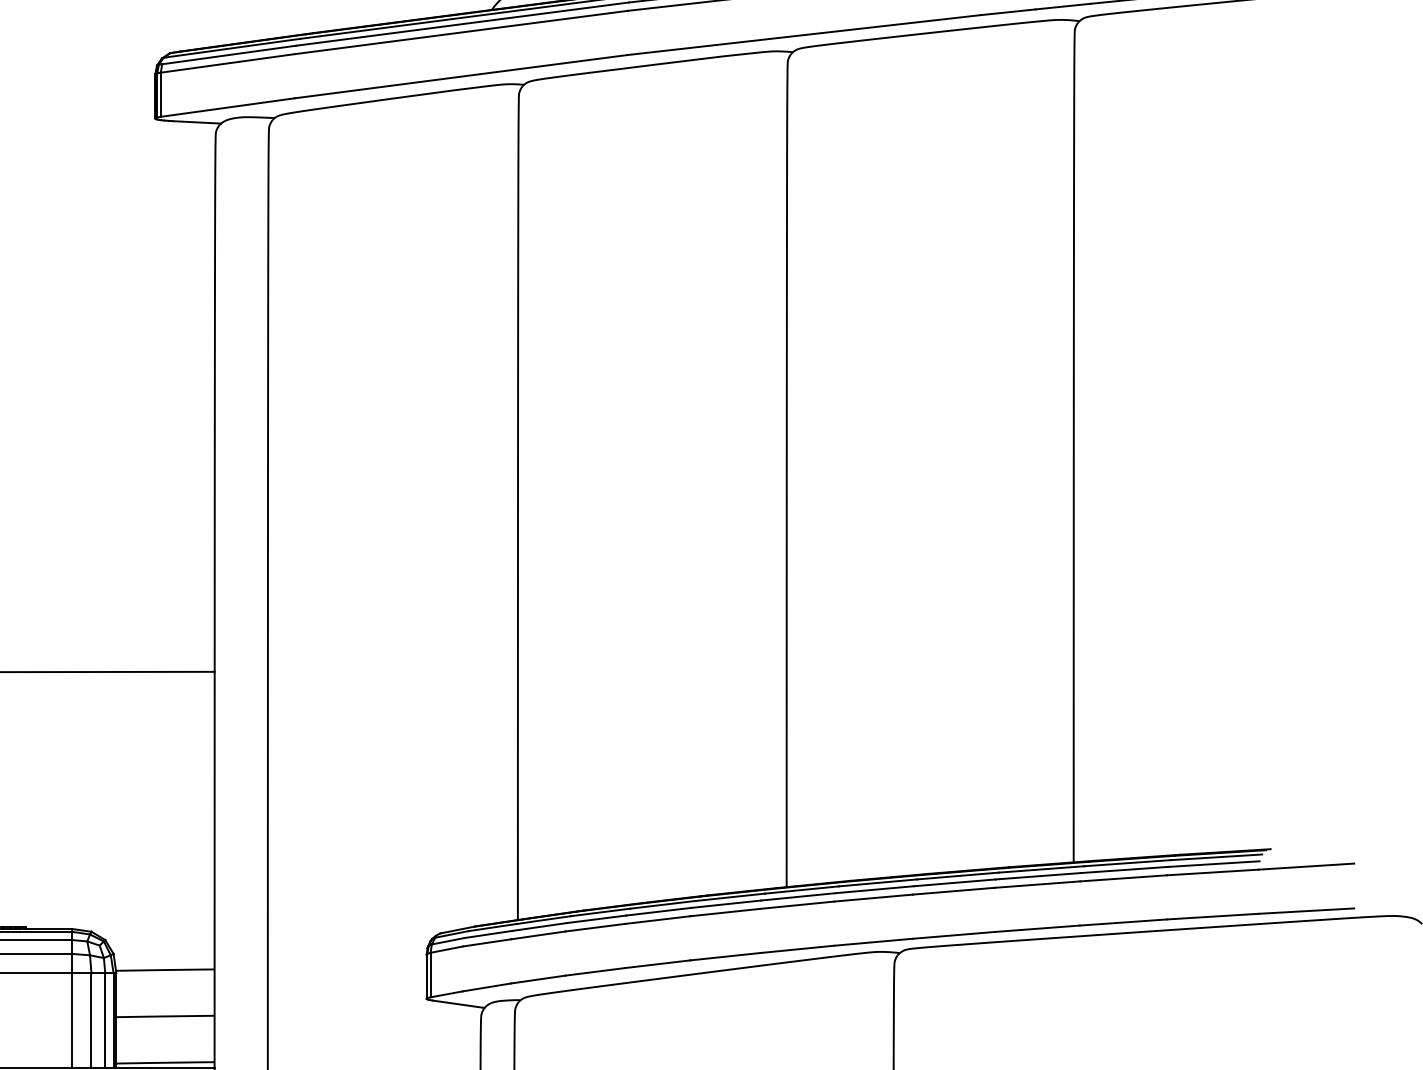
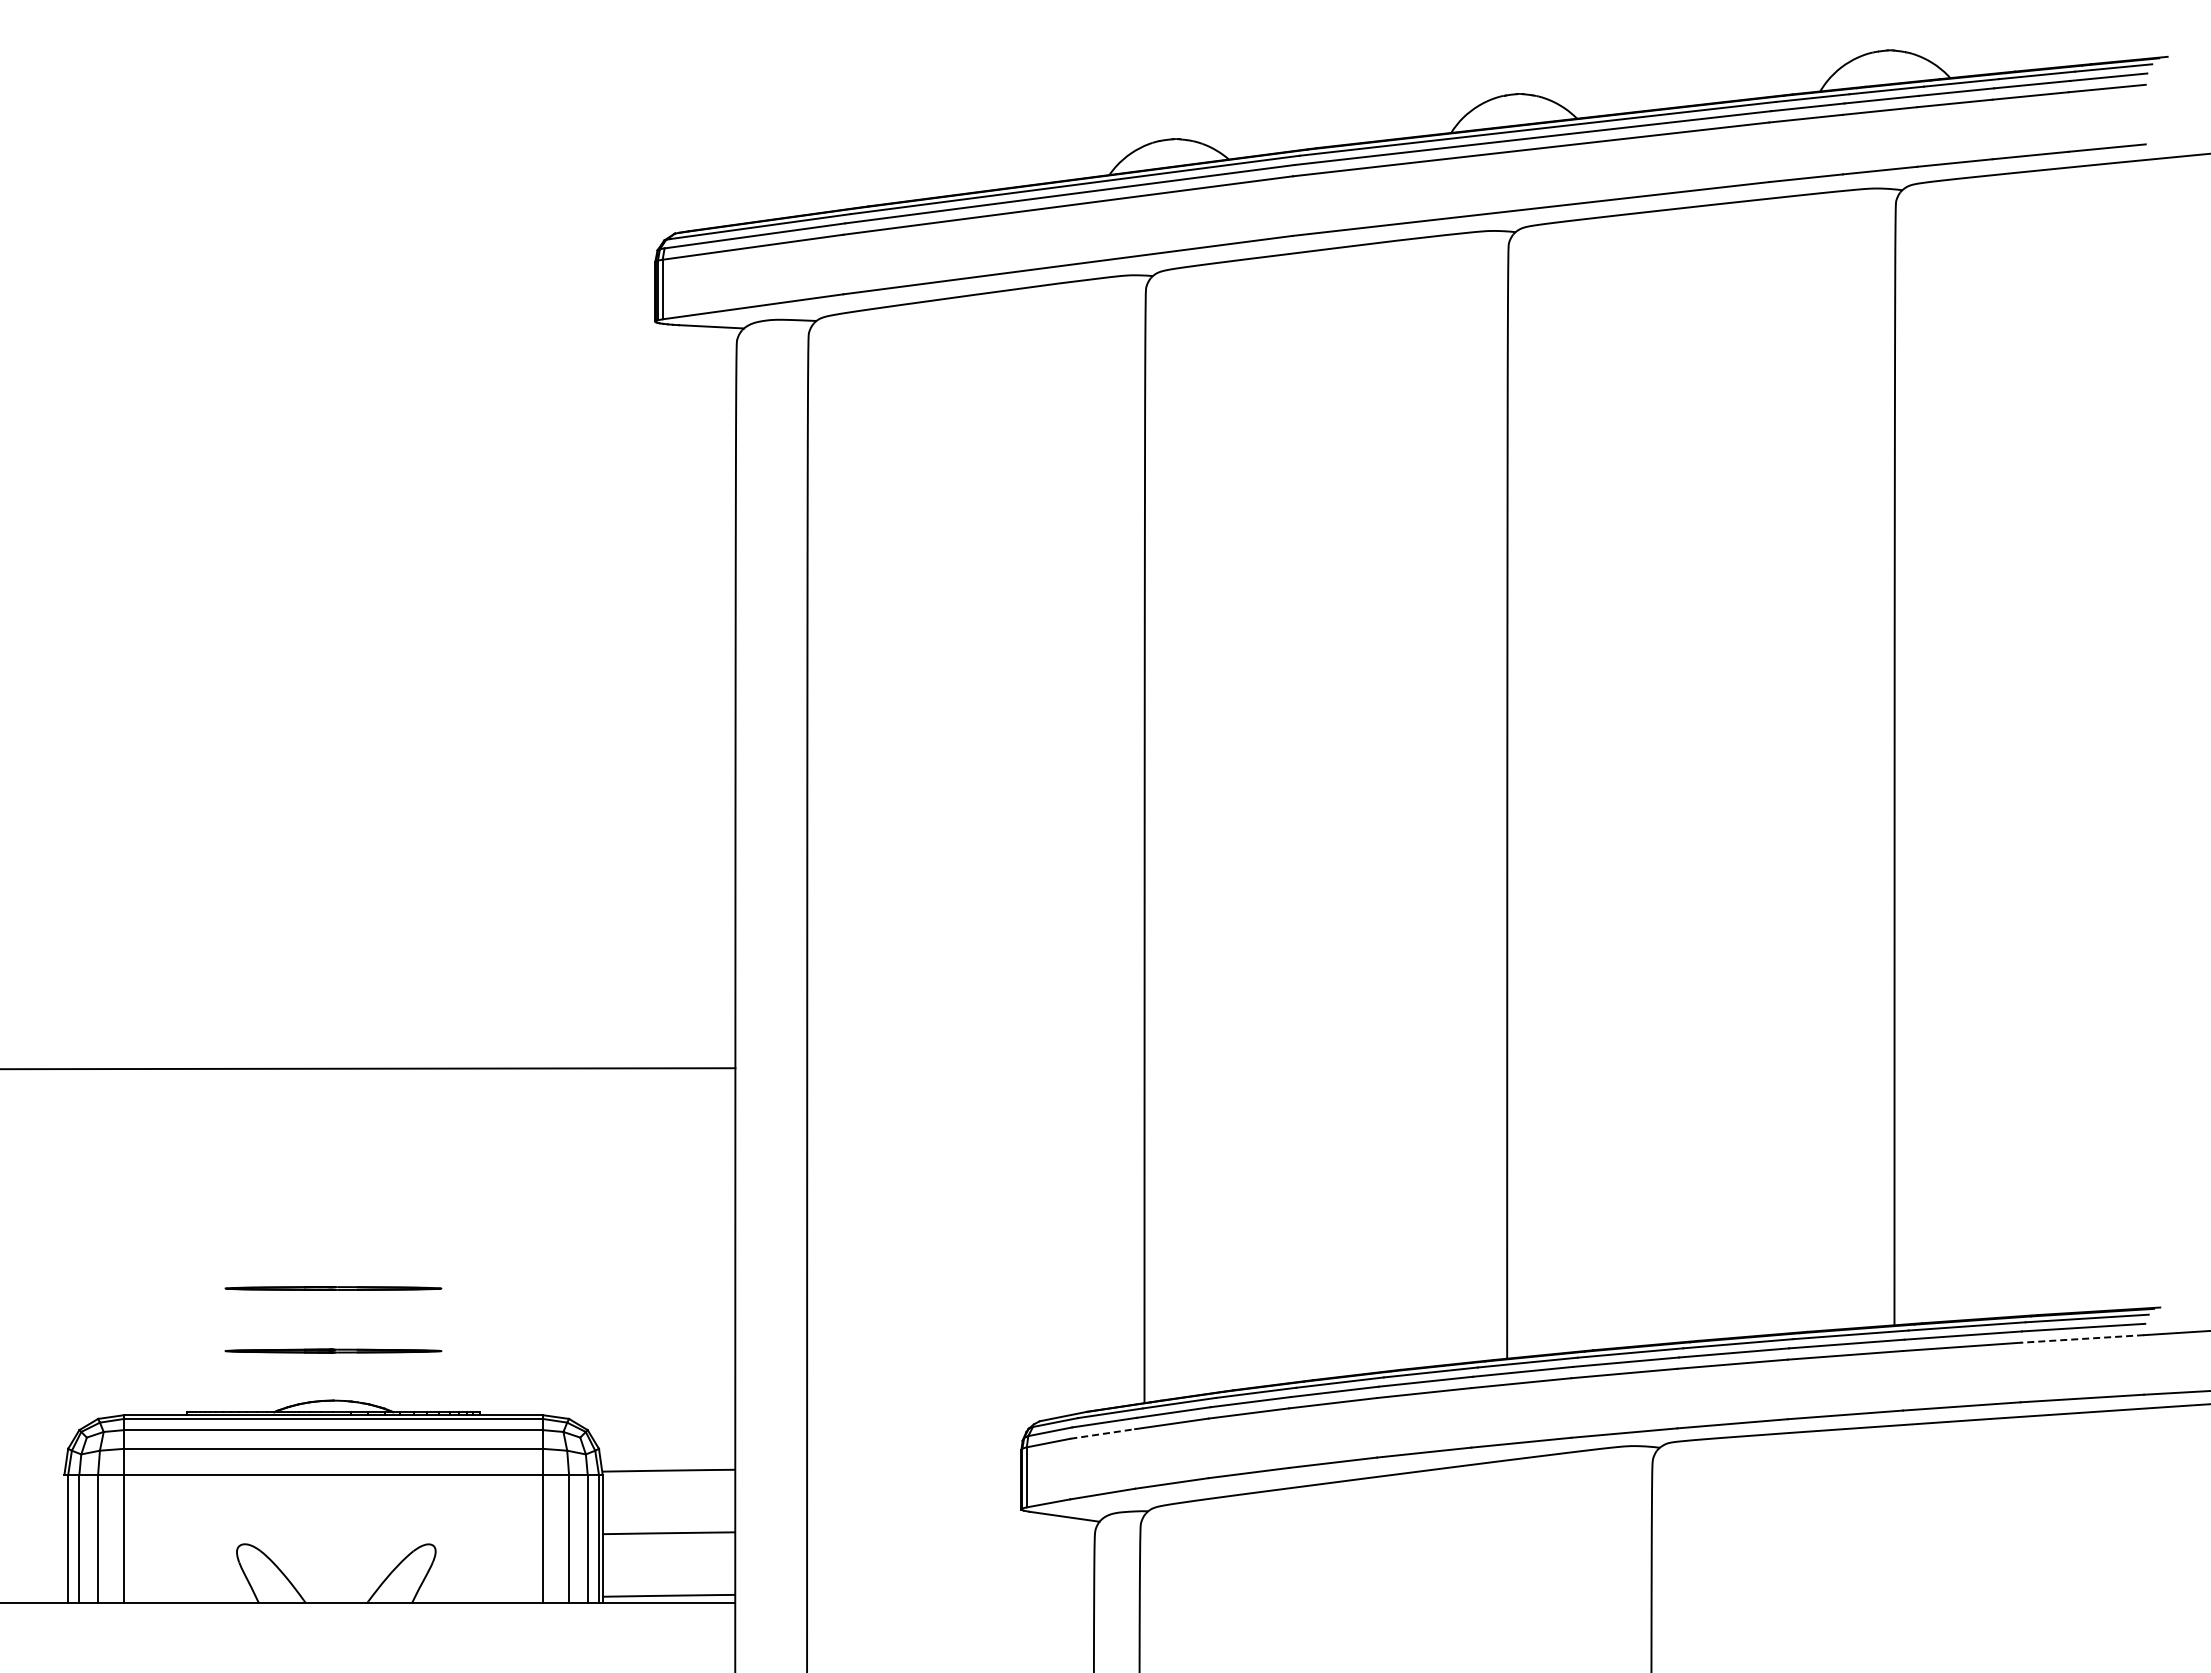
line: (1213, 872) -> (2082, 1338), solid -> dashed
line: (486, 942) -> (1102, 1433), solid -> dashed

